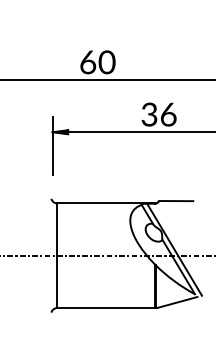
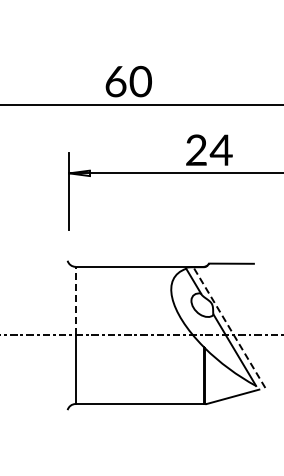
text: (159, 114) -> (209, 150), 36 -> 24
line: (57, 229) -> (75, 300), solid -> dashed
line: (174, 249) -> (229, 327), solid -> dashed

